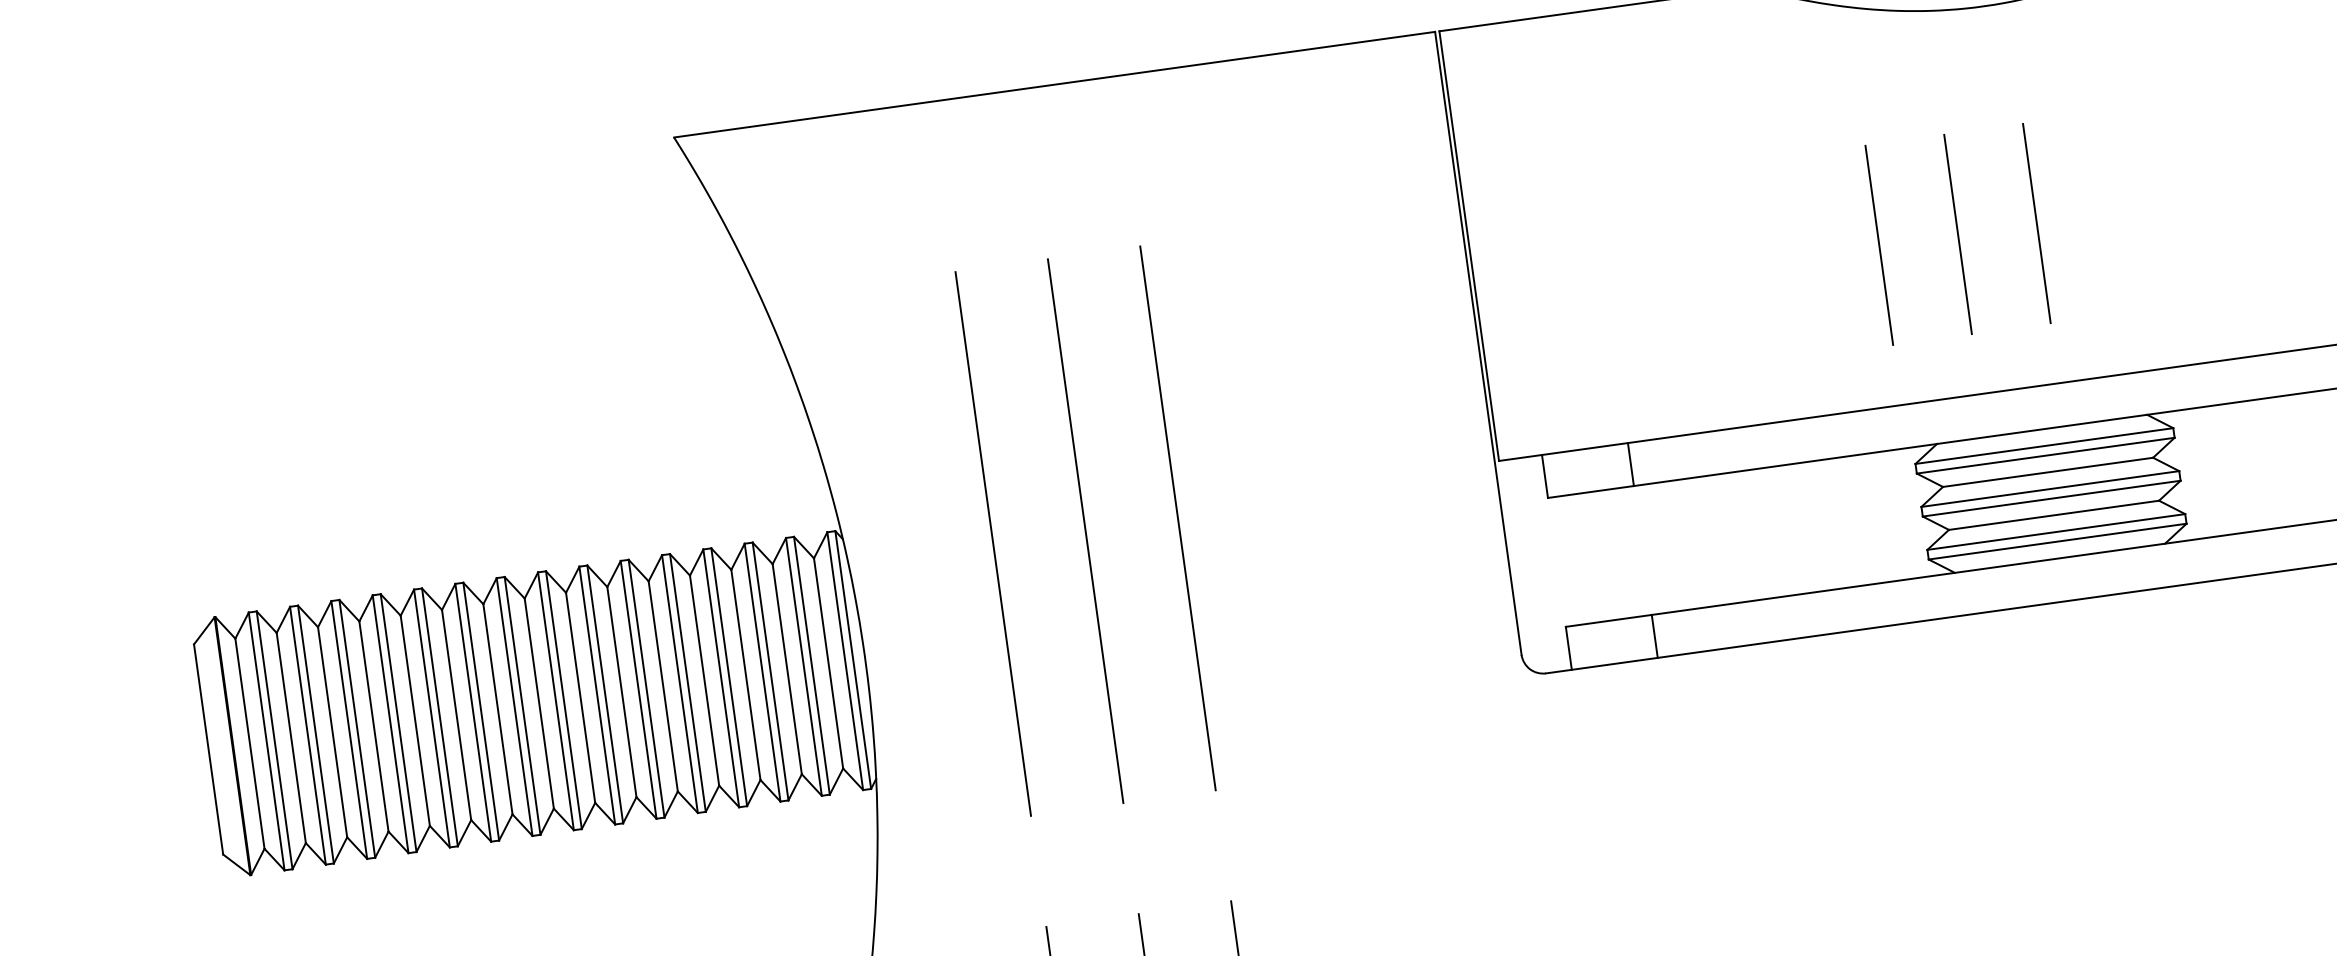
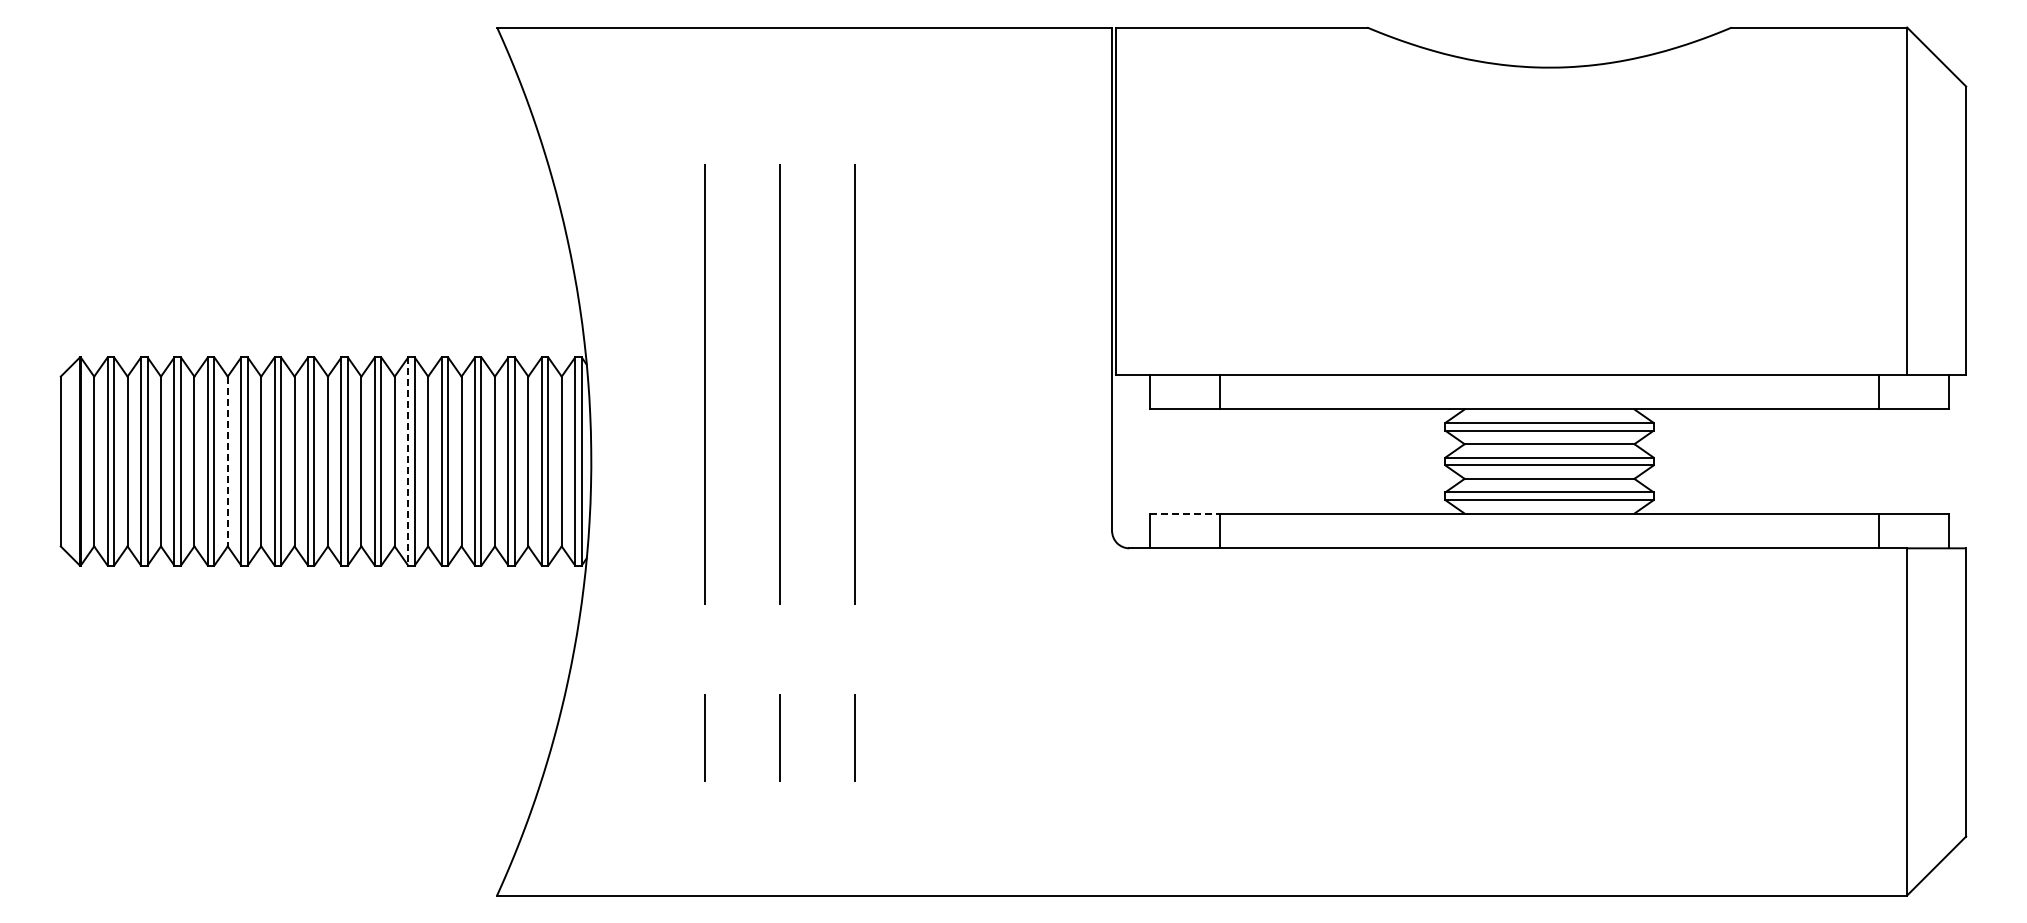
line: (2037, 223) -> (1568, 245), removed
line: (1958, 234) -> (1504, 245), removed
line: (1878, 245) -> (1440, 245), removed
line: (1609, 620) -> (1185, 513), solid -> dashed
line: (639, 690) -> (408, 462), solid -> dashed
line: (414, 720) -> (227, 461), solid -> dashed

